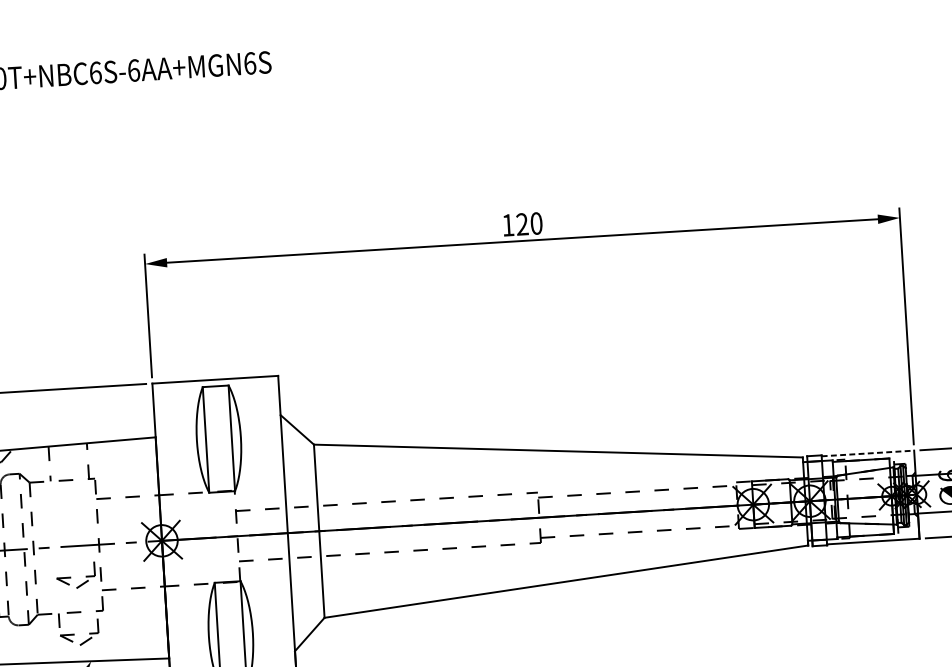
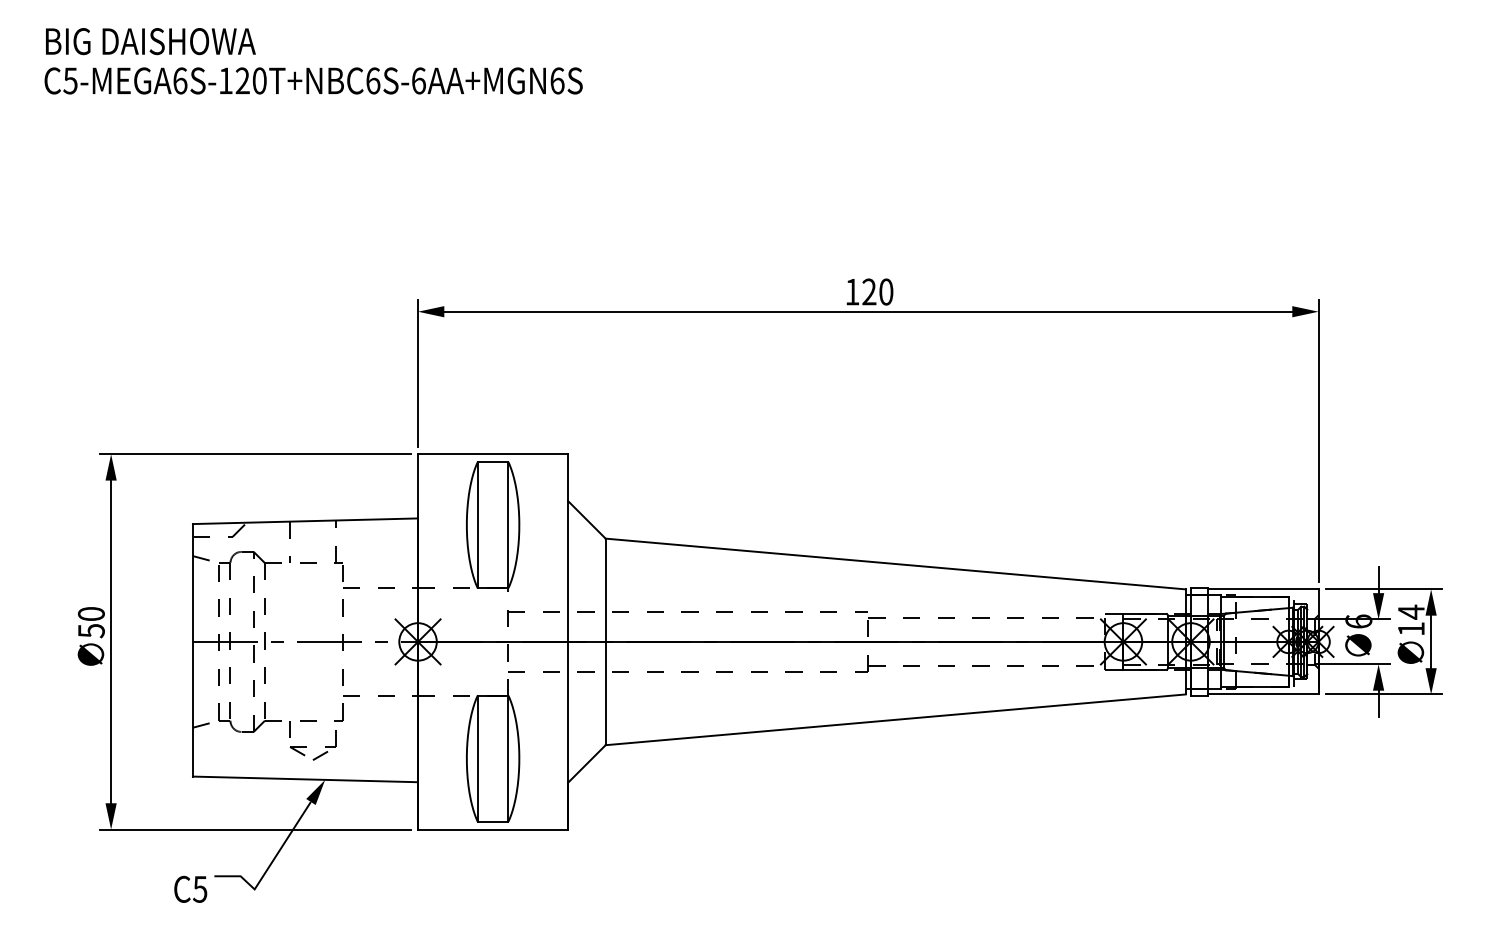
line: (868, 453) -> (1263, 589), dashed -> solid
part: (70, 577) -> (306, 678), removed

